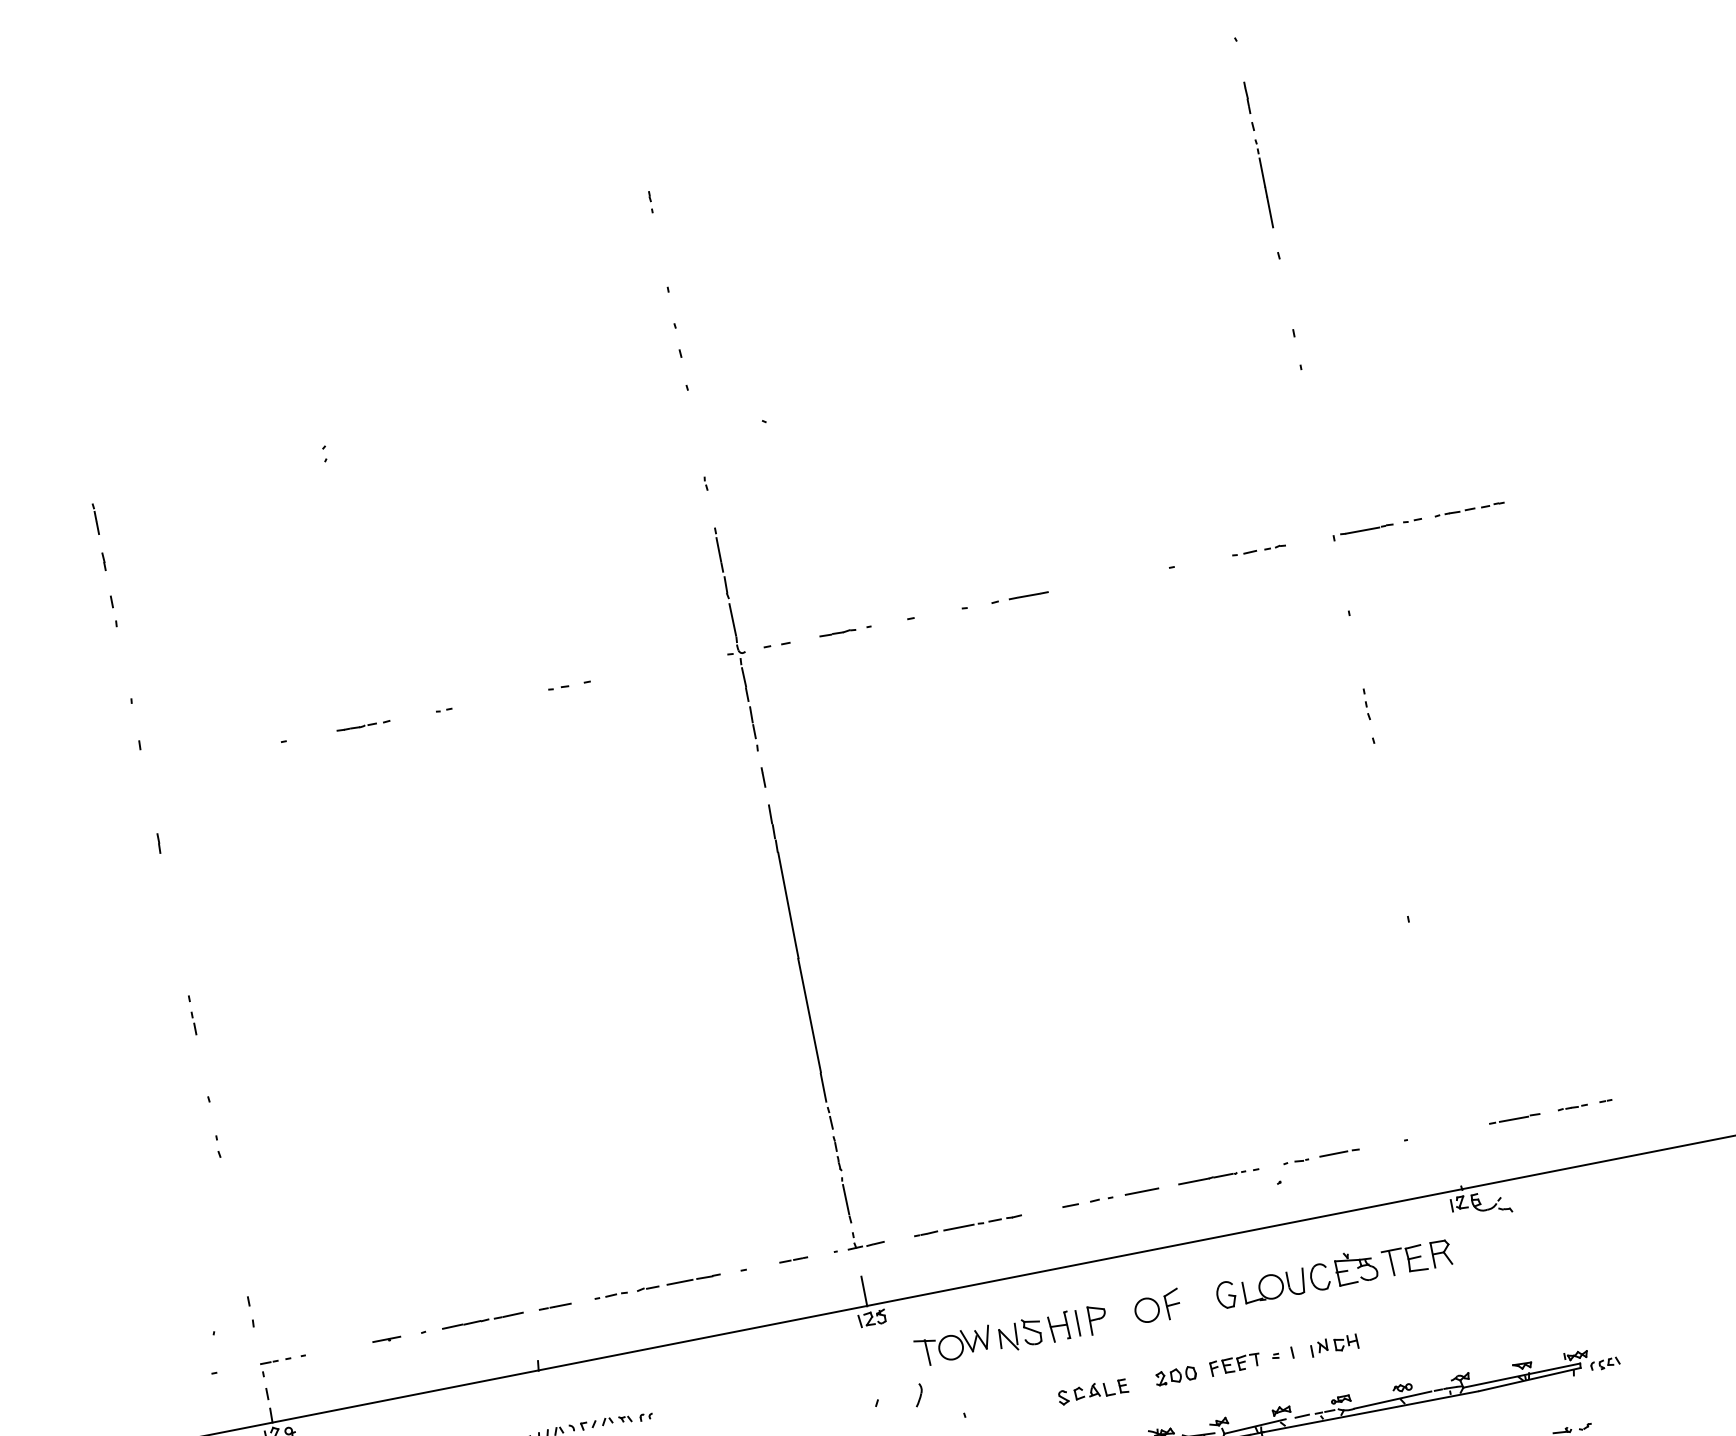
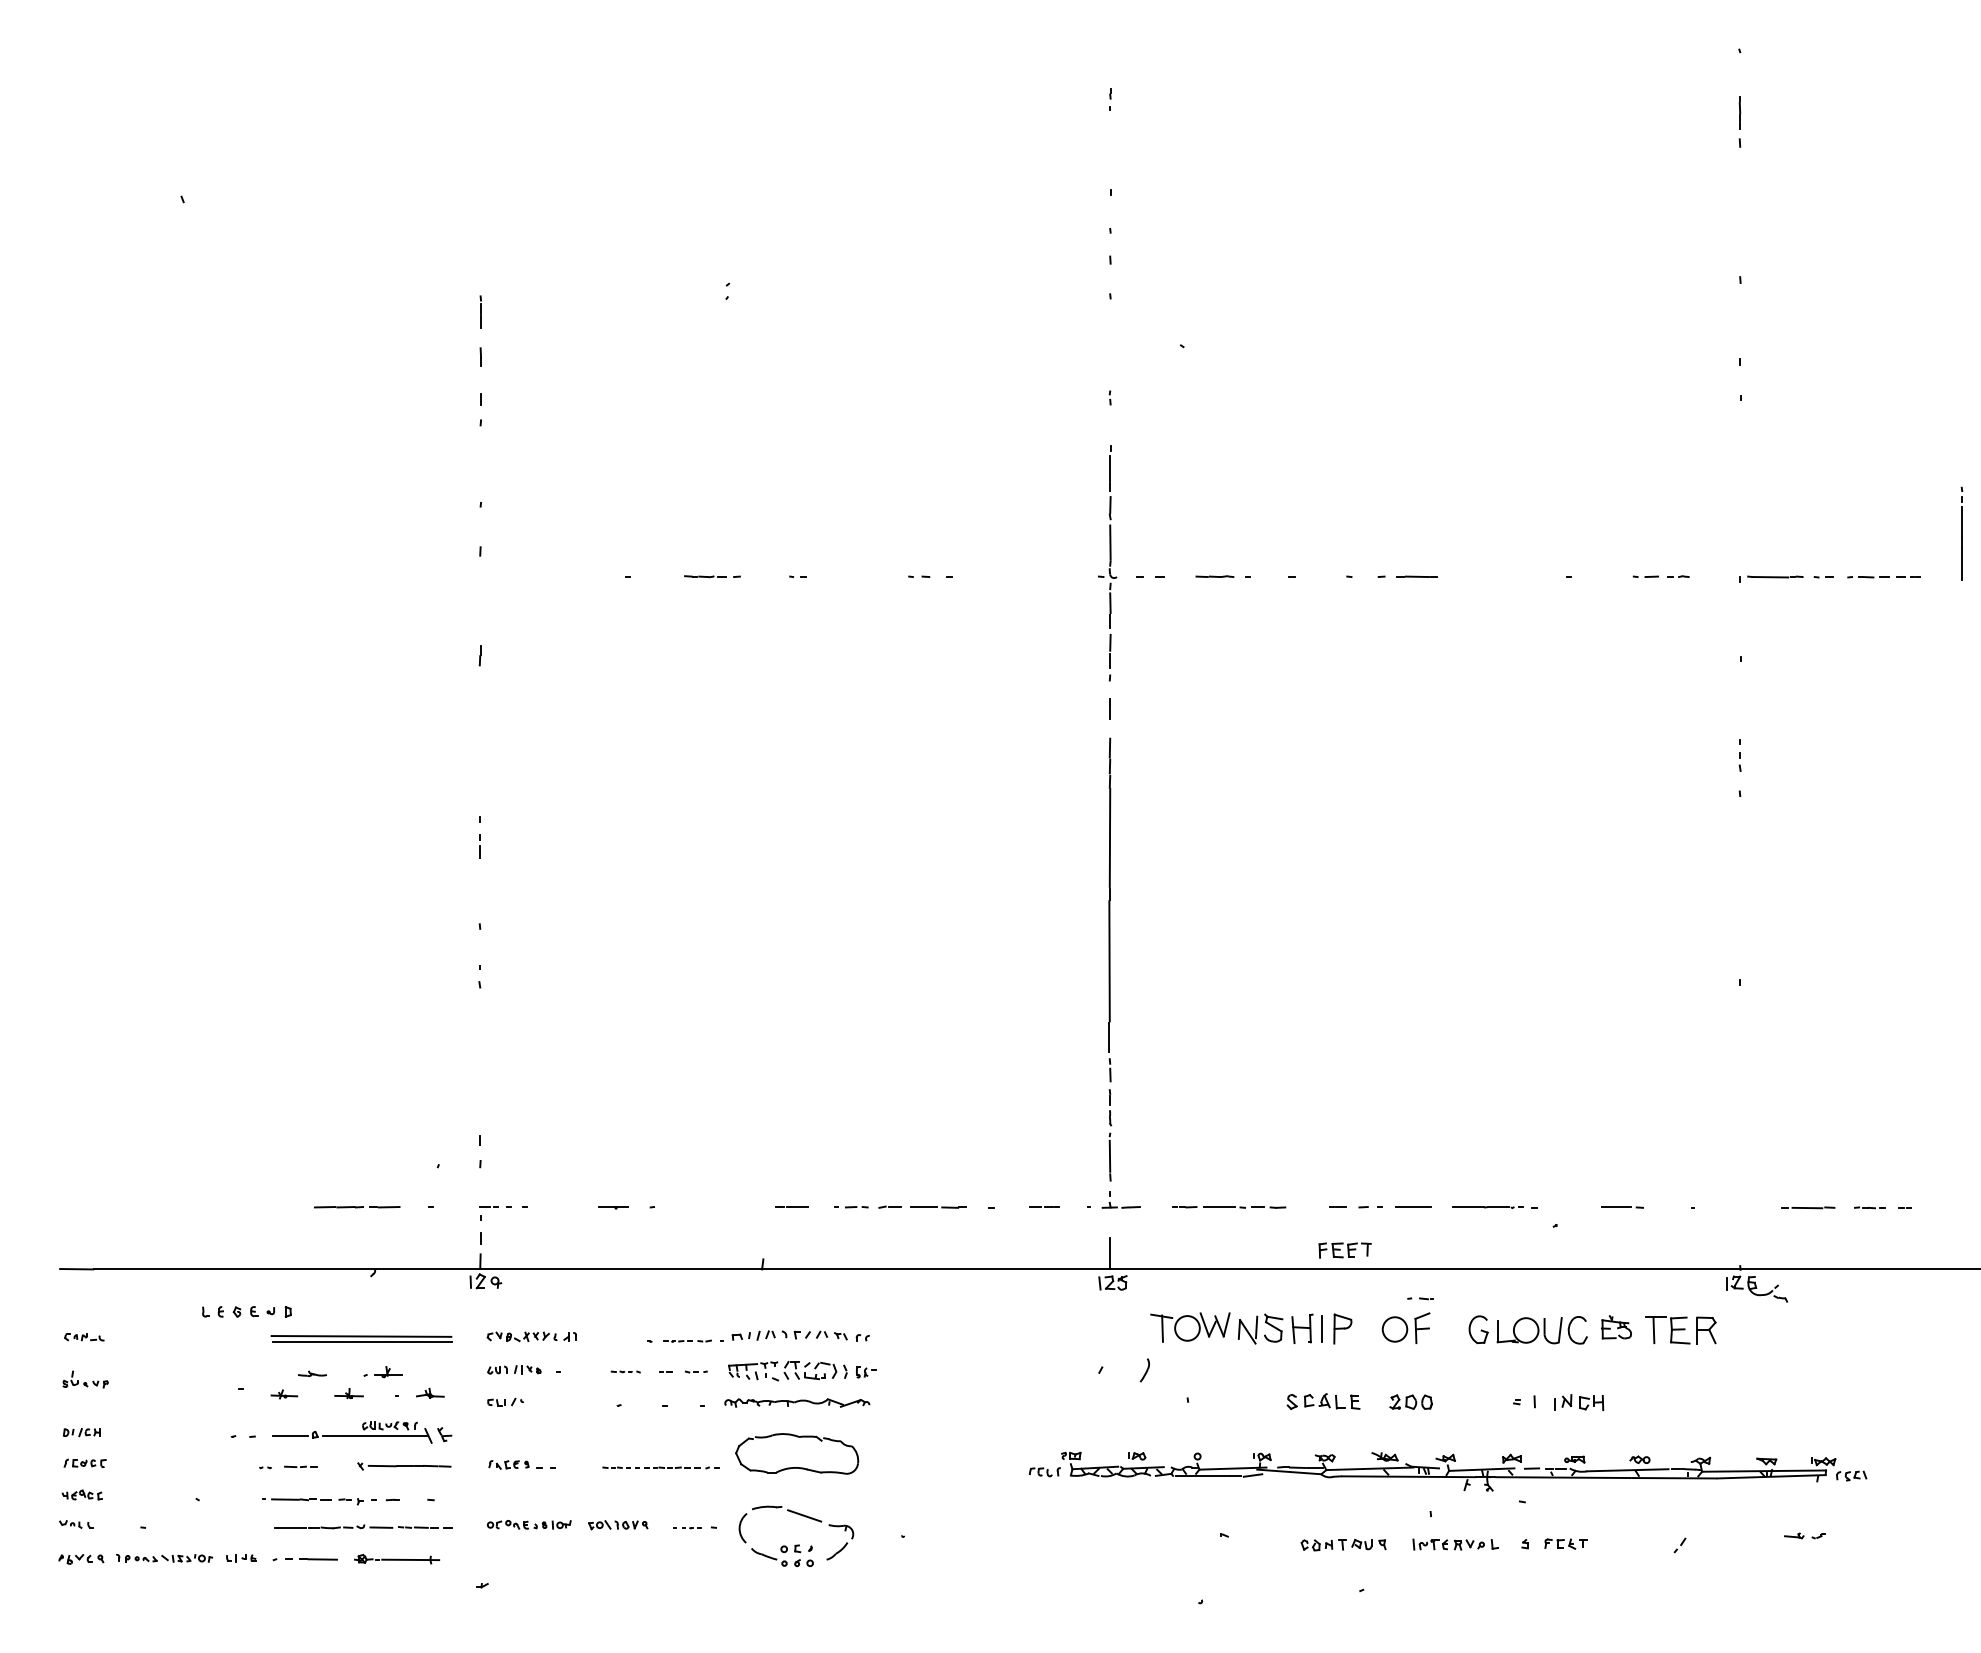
part: (1263, 183) -> (1961, 533), moved
part: (1295, 1161) -> (1420, 1298), moved
part: (1355, 1267) -> (1616, 1327), size x0.7
line: (483, 1320) -> (357, 1207), moved
part: (1234, 1364) -> (1344, 1250), moved

